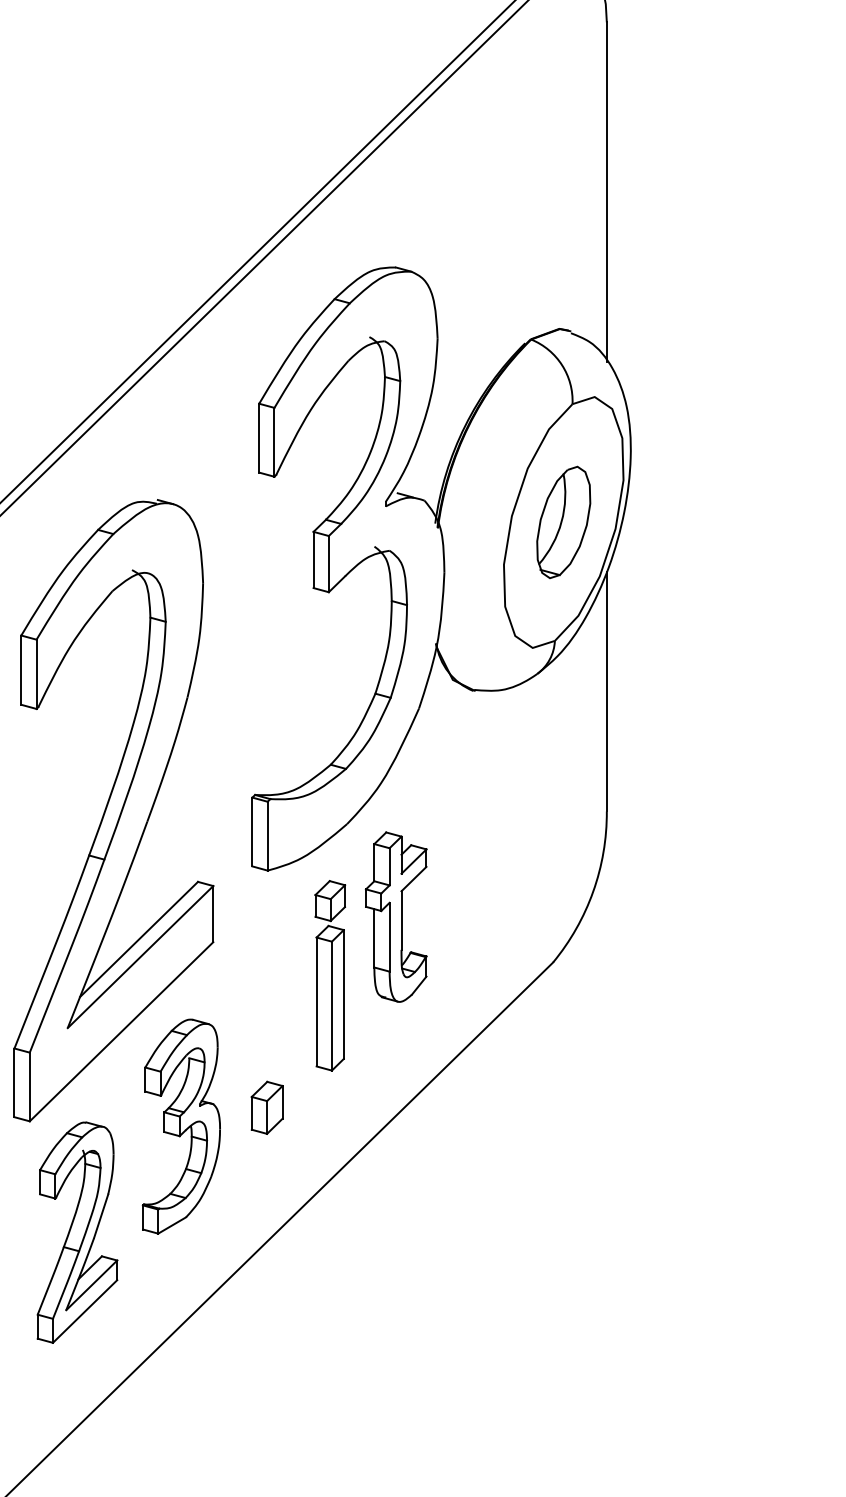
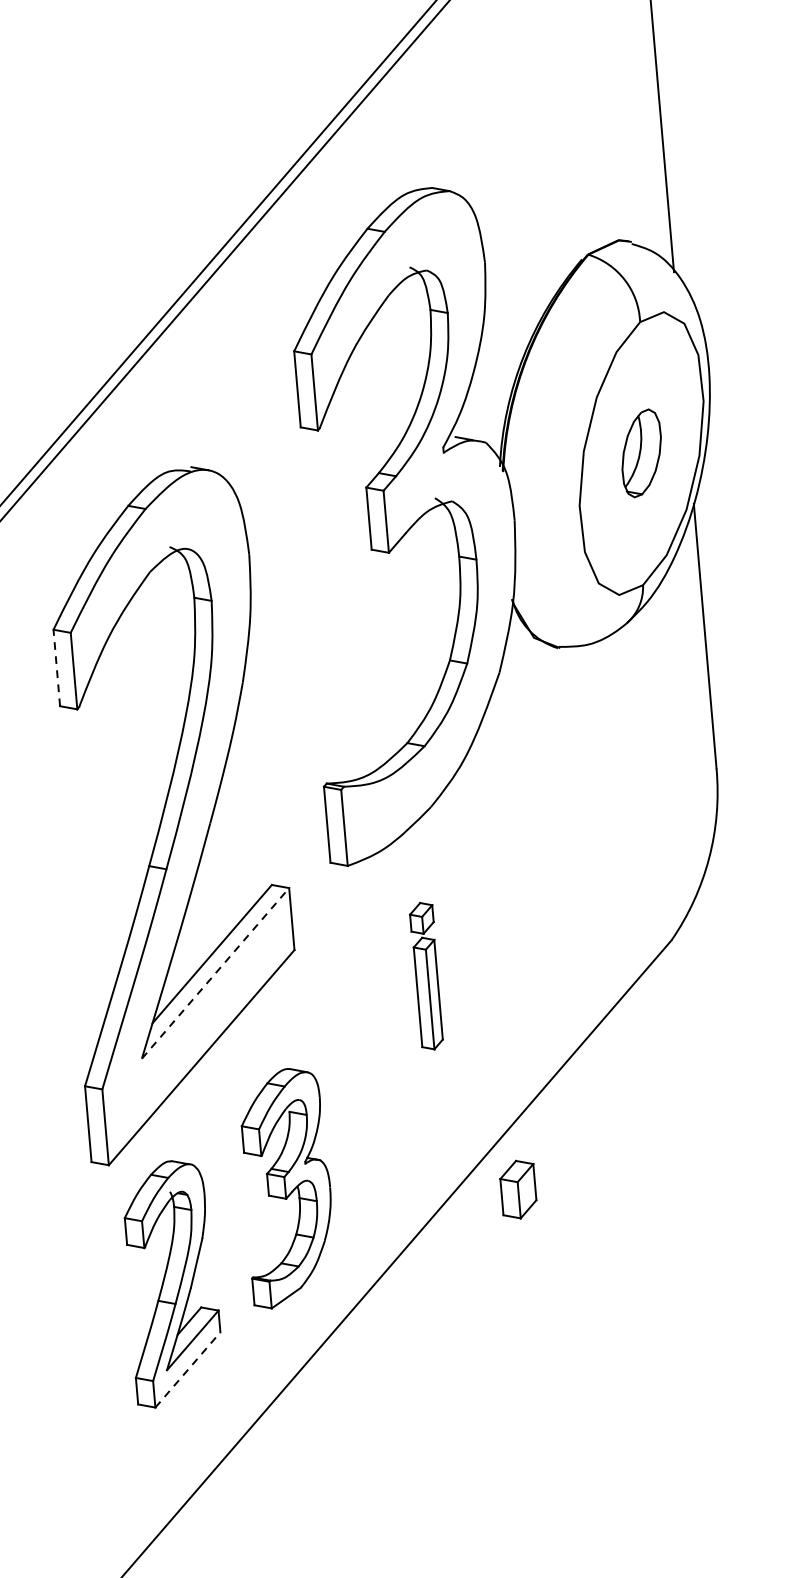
part: (563, 521) -> (641, 452), size x0.7
line: (21, 670) -> (57, 668), solid -> dashed
part: (395, 916) -> (493, 904), removed
line: (140, 957) -> (215, 973), solid -> dashed
part: (330, 975) -> (427, 975), size x0.7
part: (266, 1107) -> (517, 1189), moved
part: (180, 1126) -> (286, 1188), moved
line: (85, 1311) -> (188, 1369), solid -> dashed

